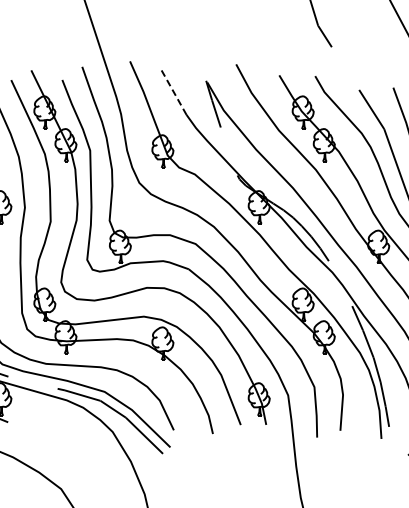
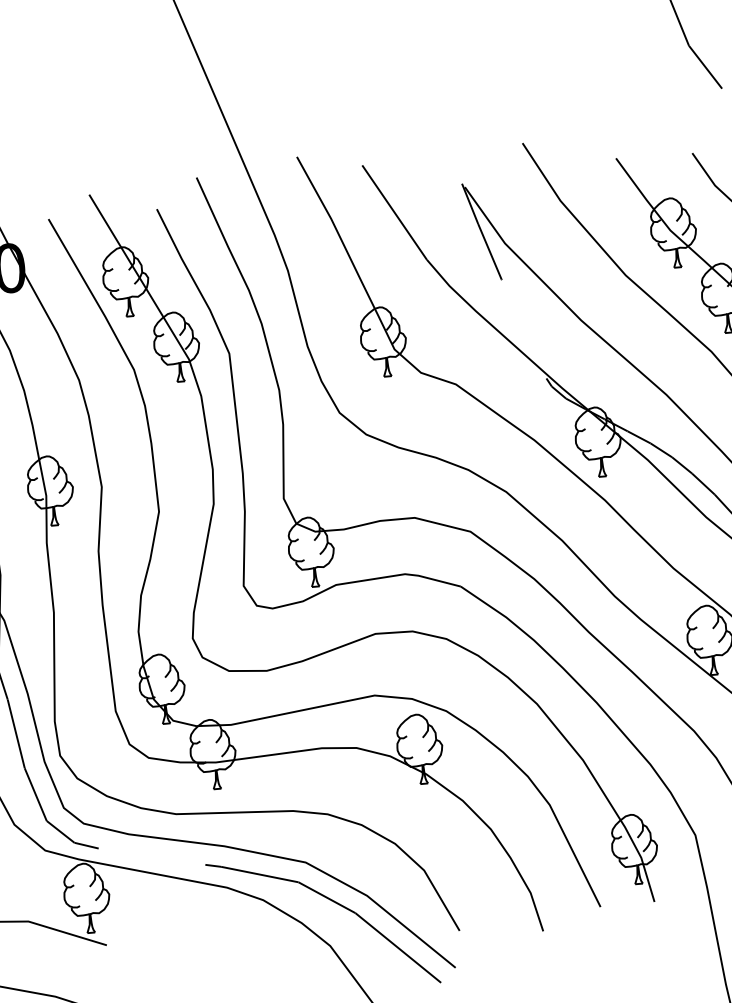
line: (173, 91) -> (394, 212), dashed -> solid

